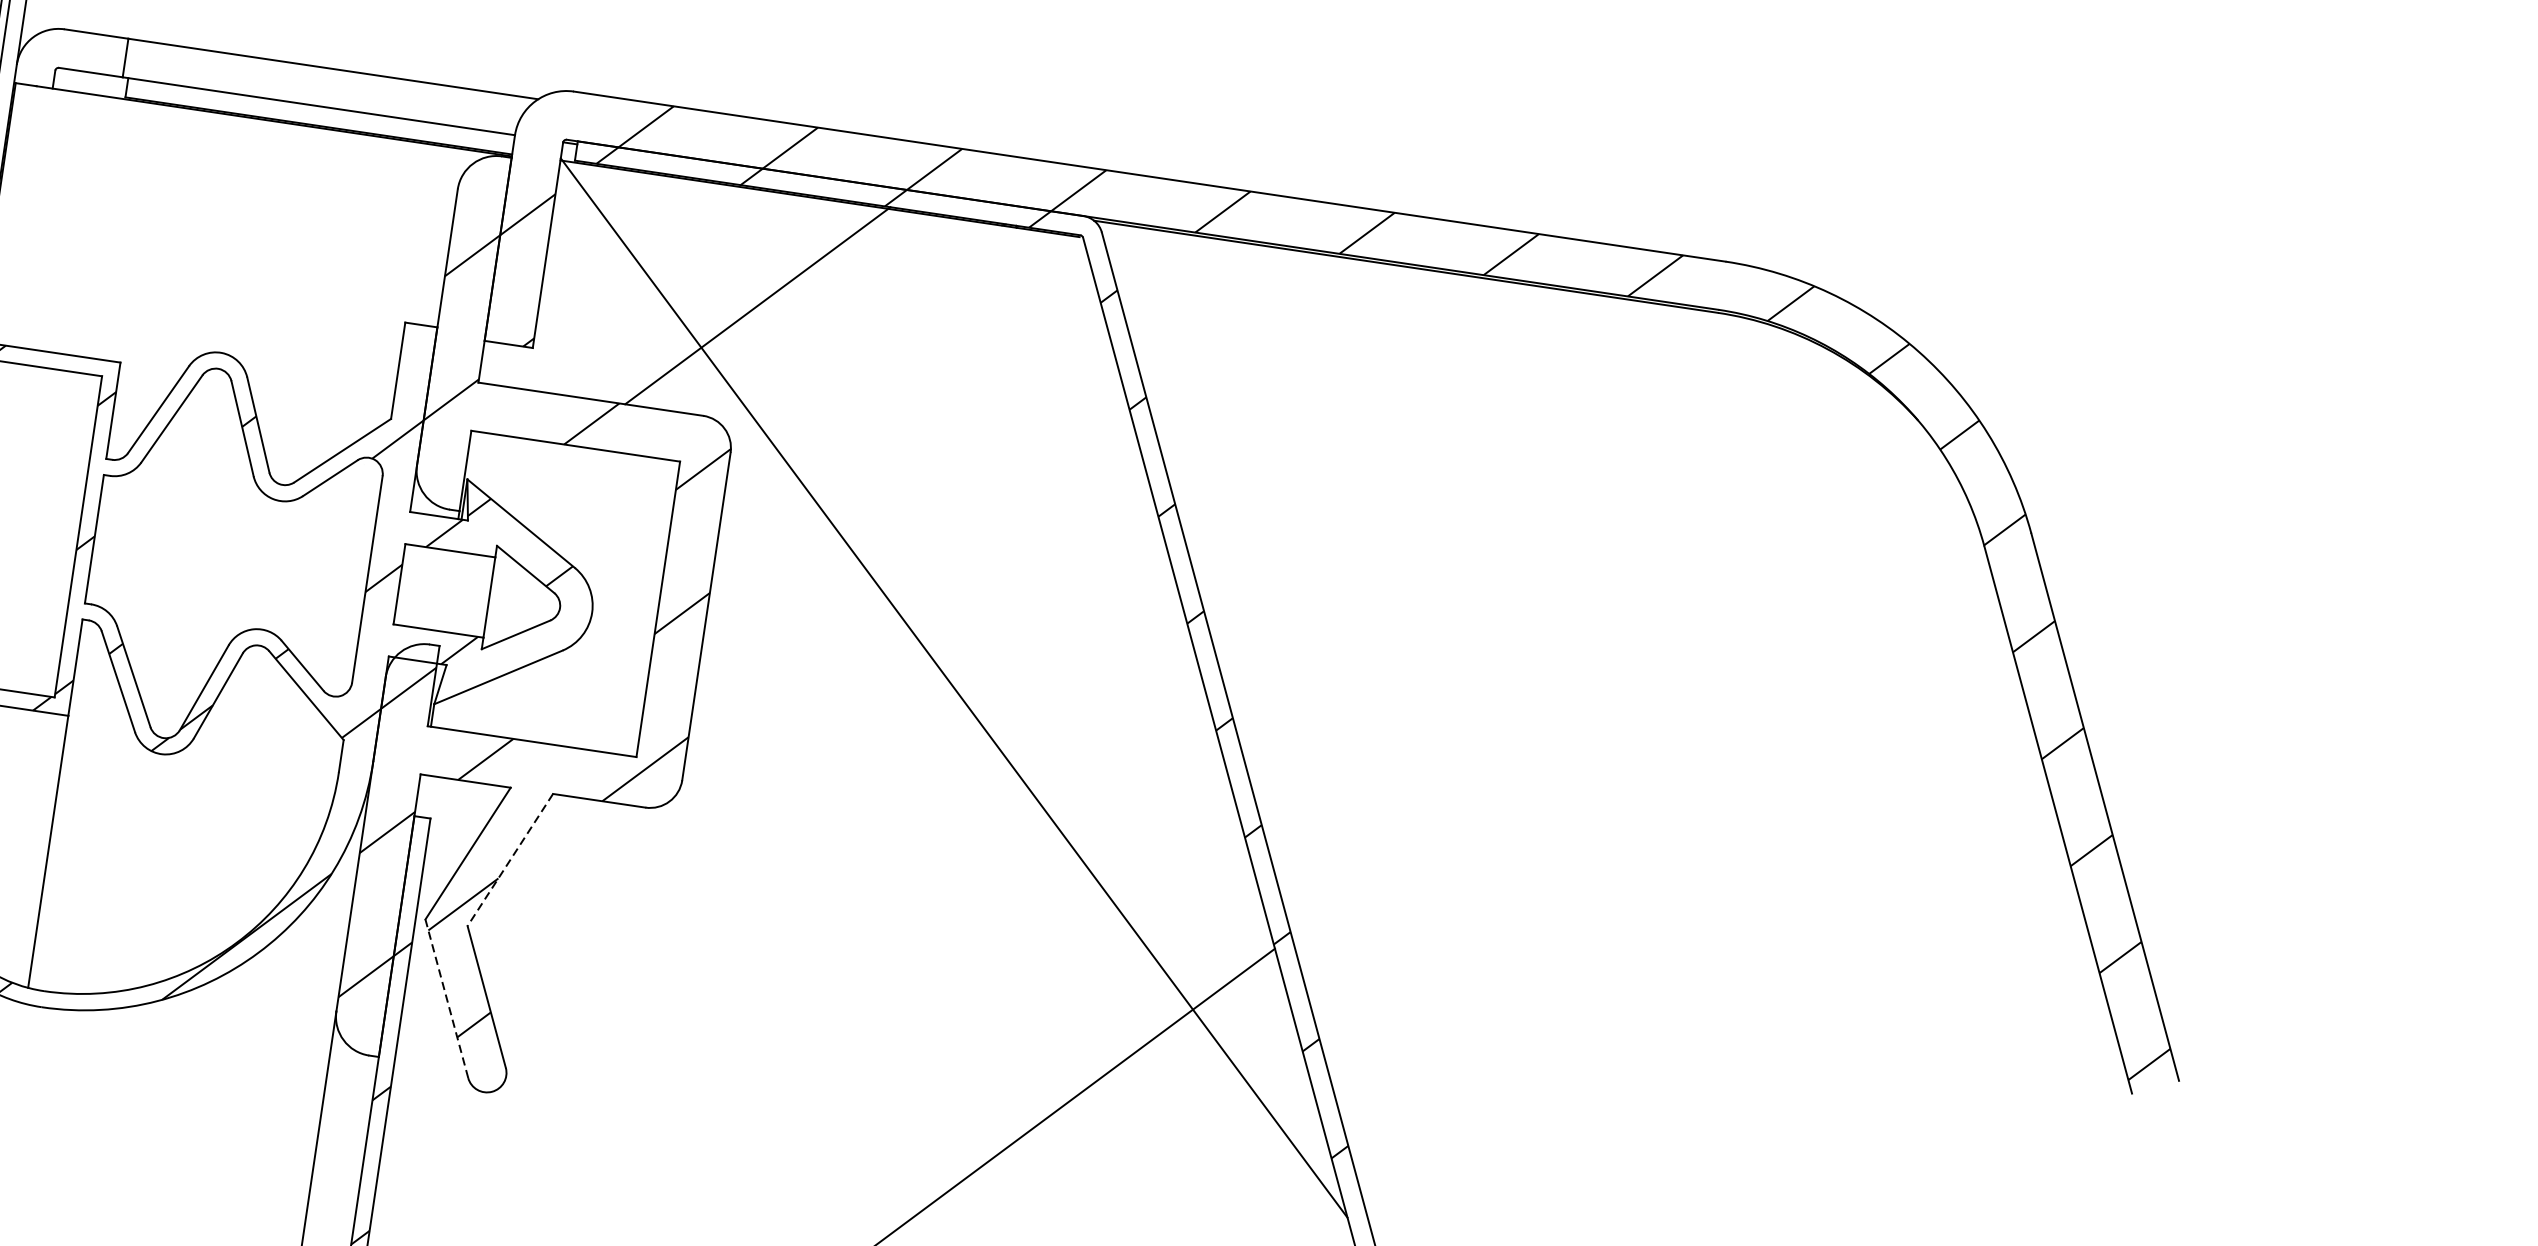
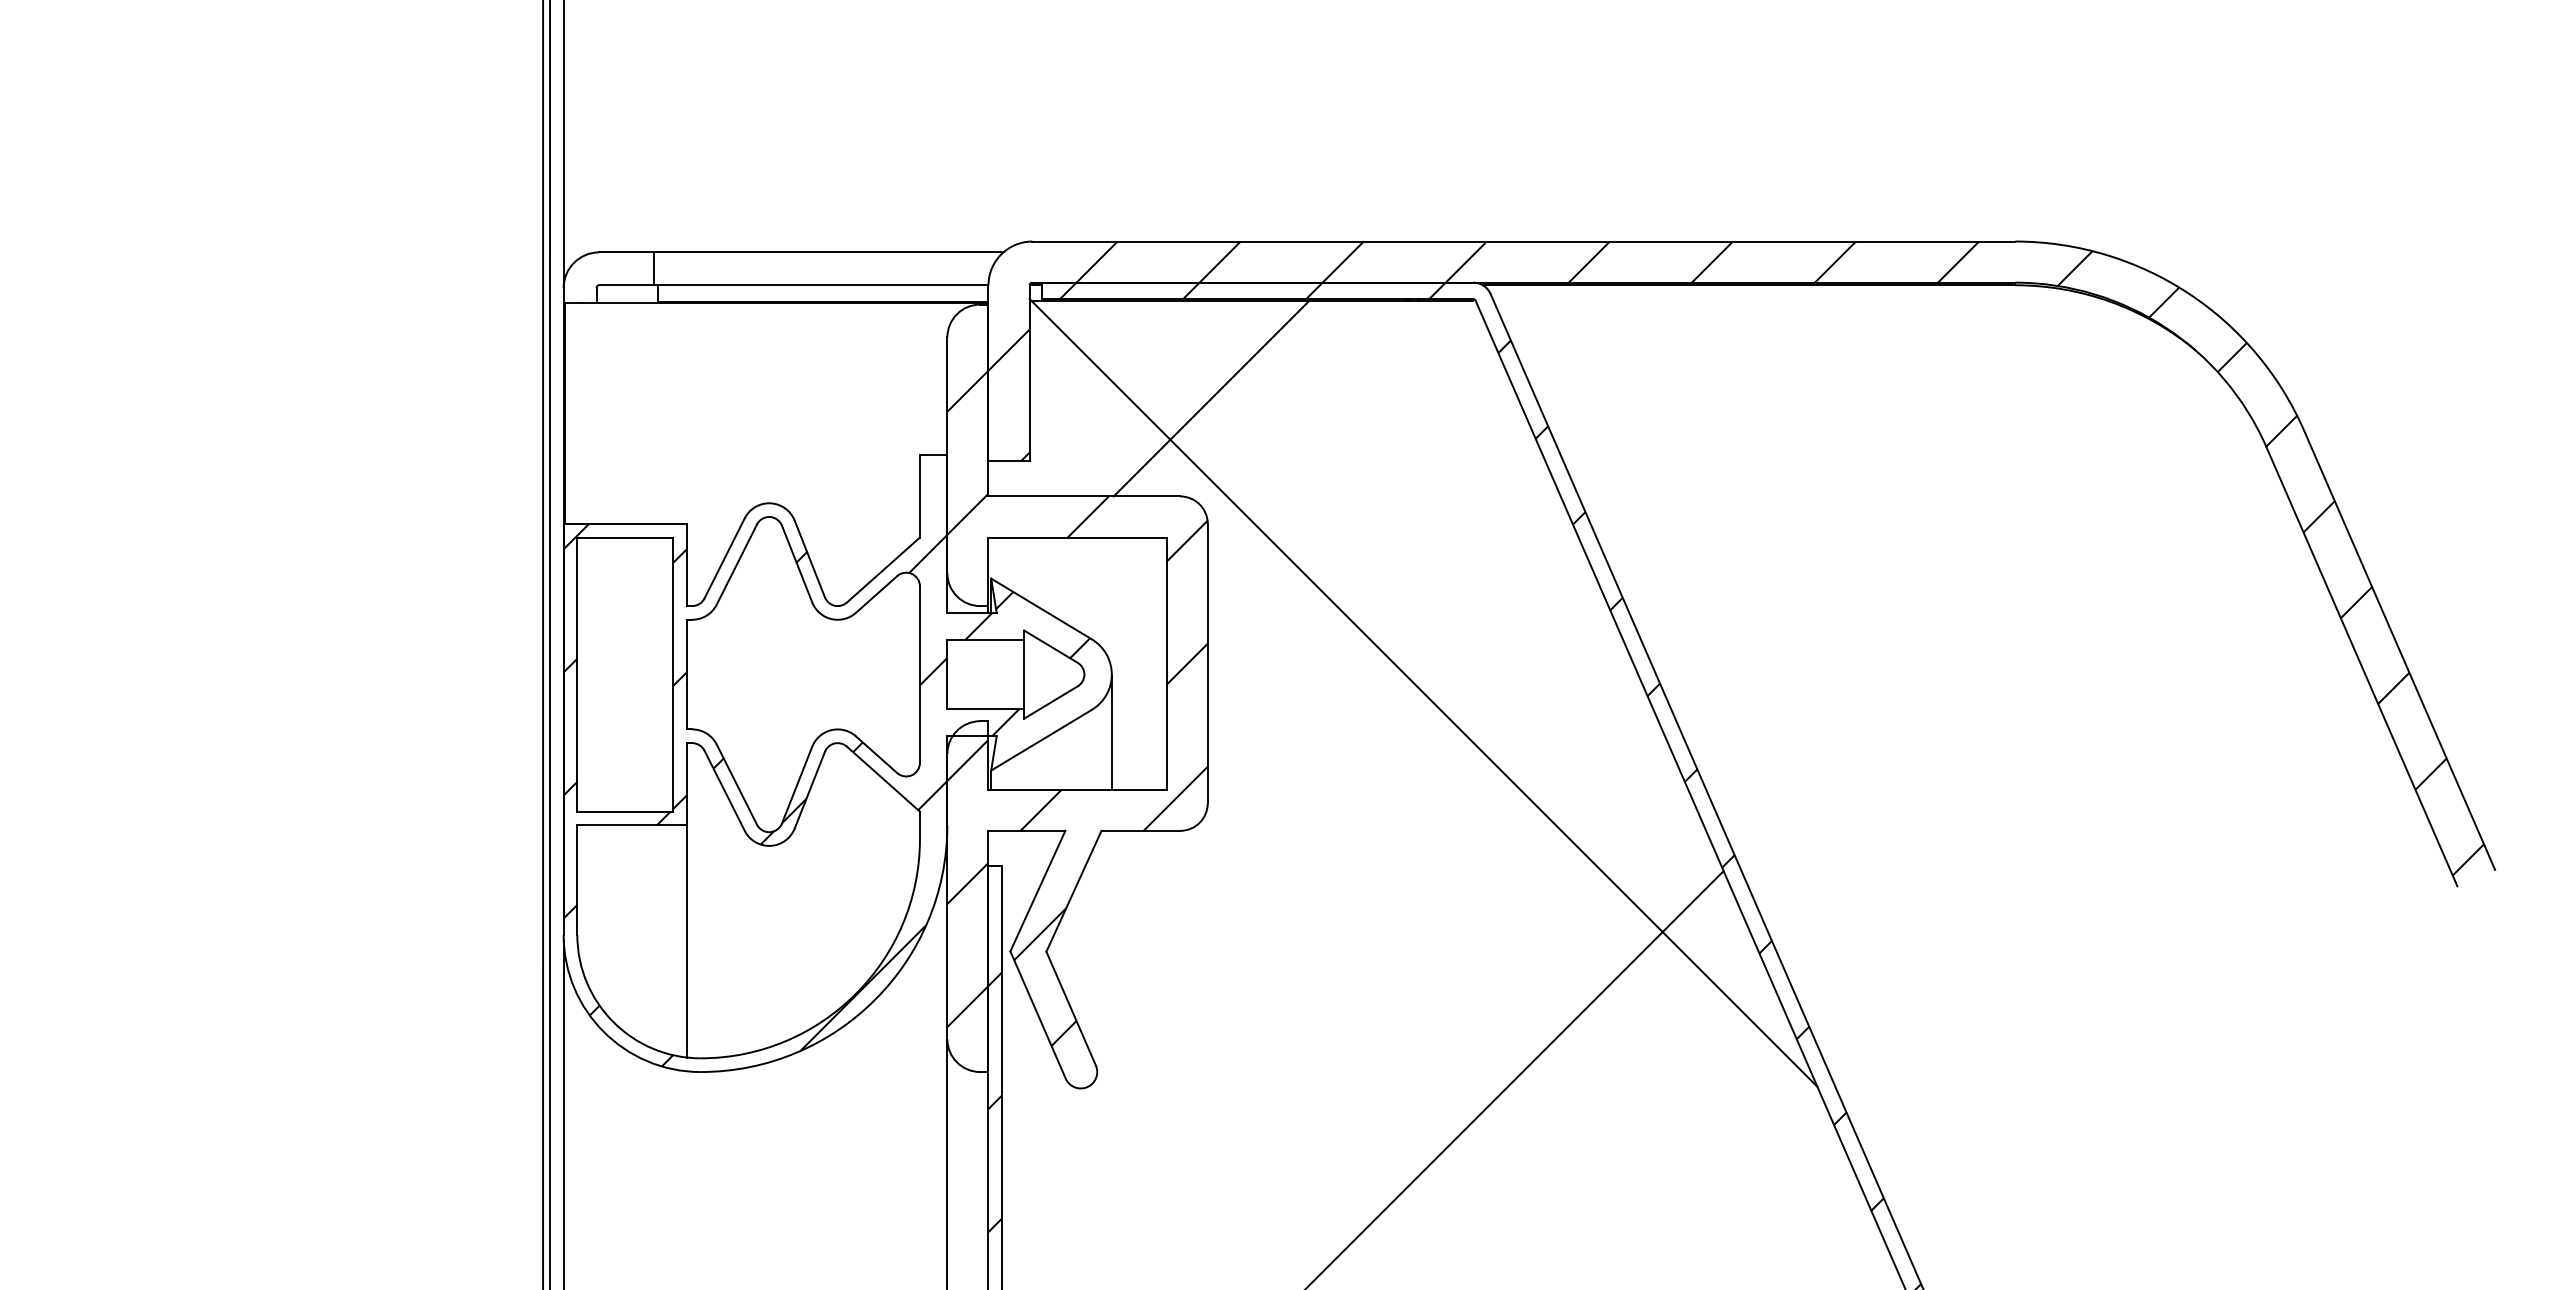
line: (581, 679) -> (1111, 731), added
line: (509, 860) -> (1073, 891), dashed -> solid
line: (446, 998) -> (1037, 1014), dashed -> solid

